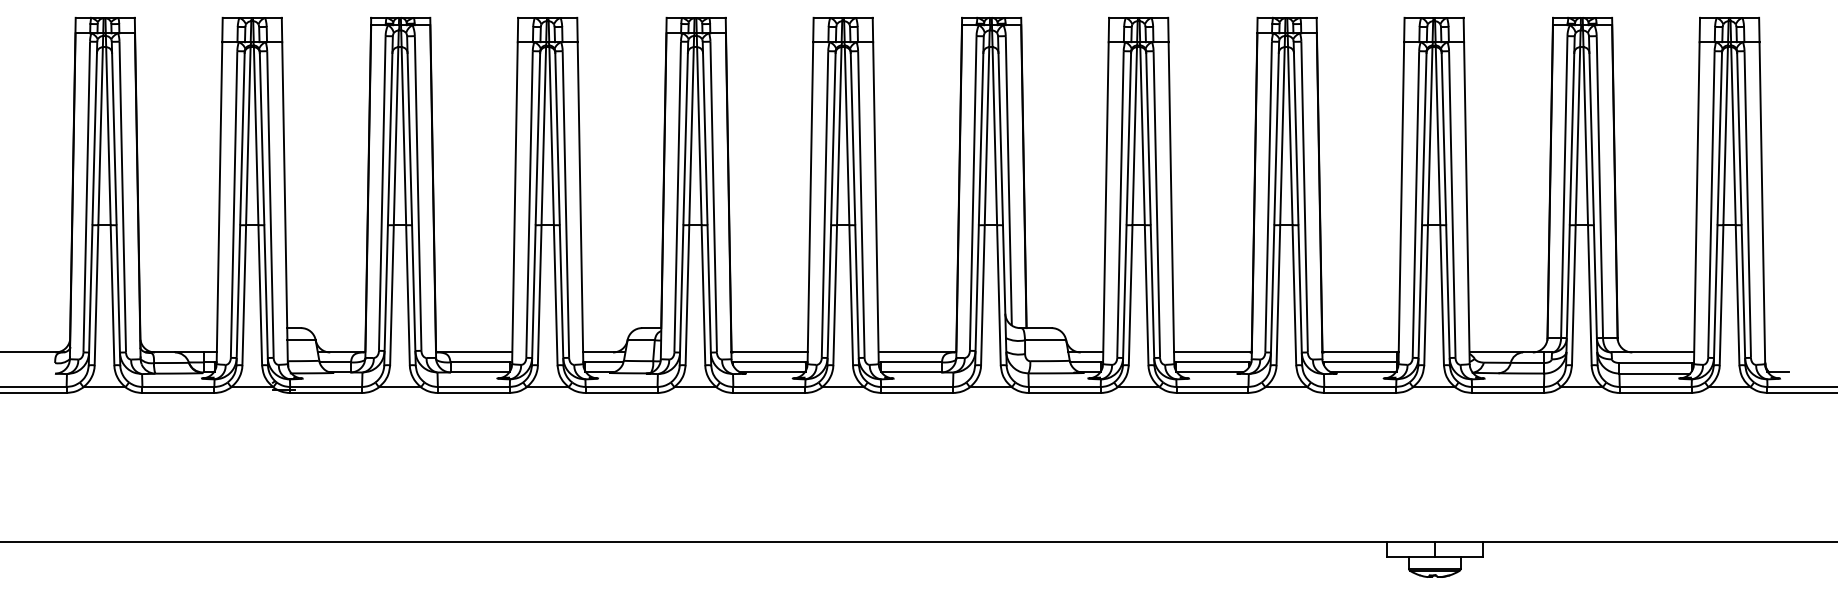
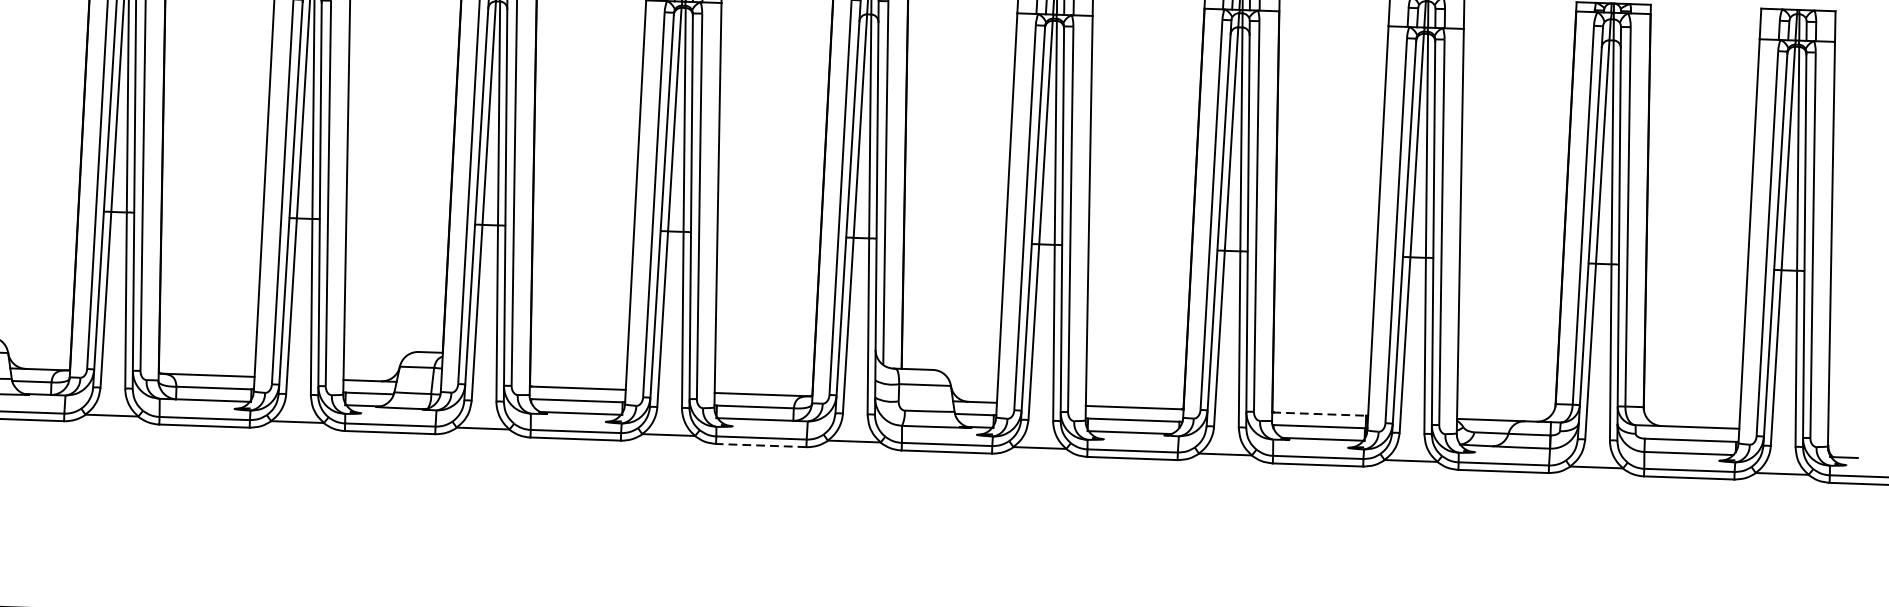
line: (1360, 352) -> (1320, 414), solid -> dashed
line: (917, 392) -> (761, 444), solid -> dashed

